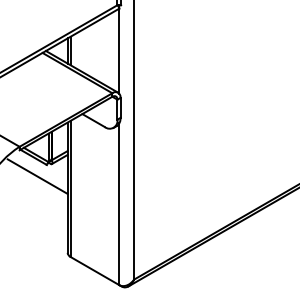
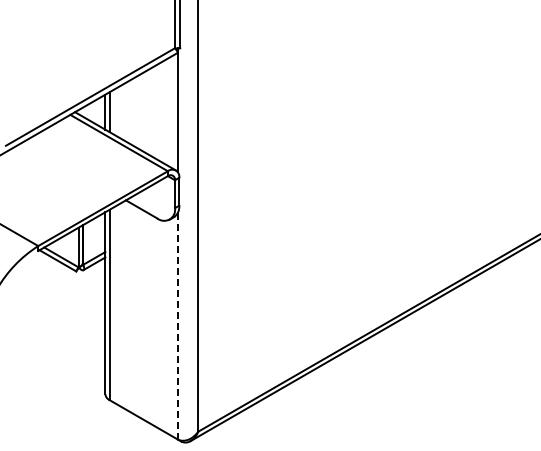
line: (37, 176) -> (63, 287), removed
line: (119, 204) -> (177, 326), solid -> dashed

